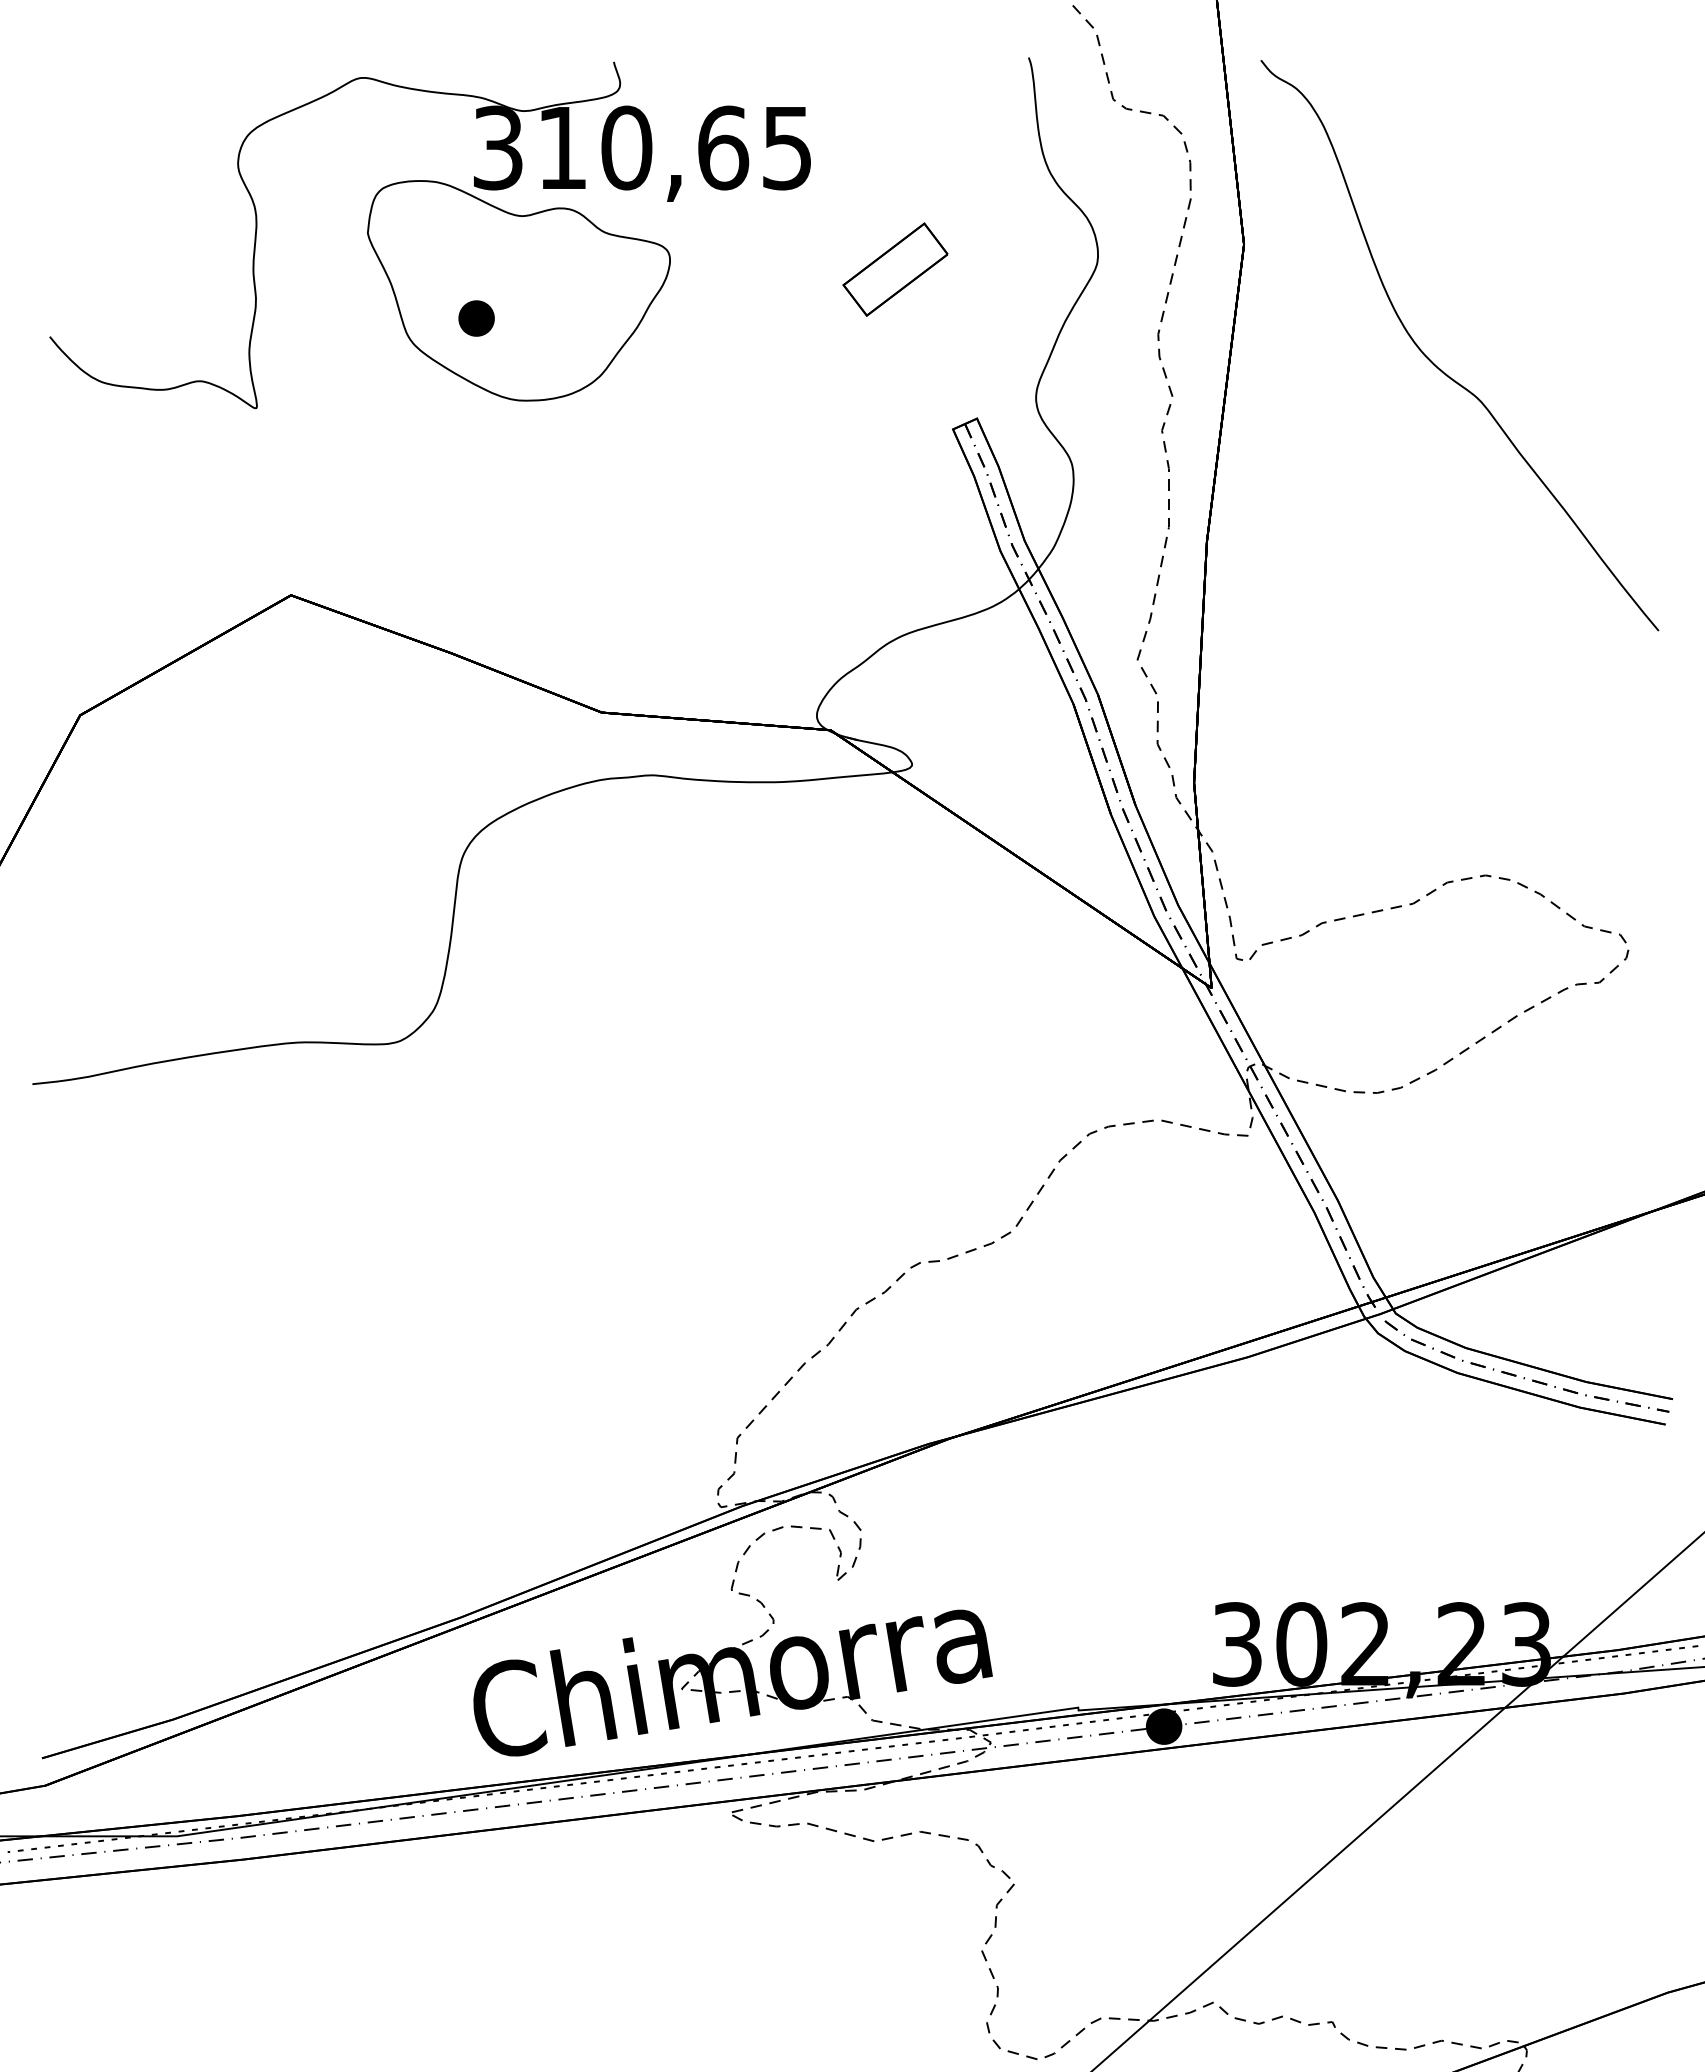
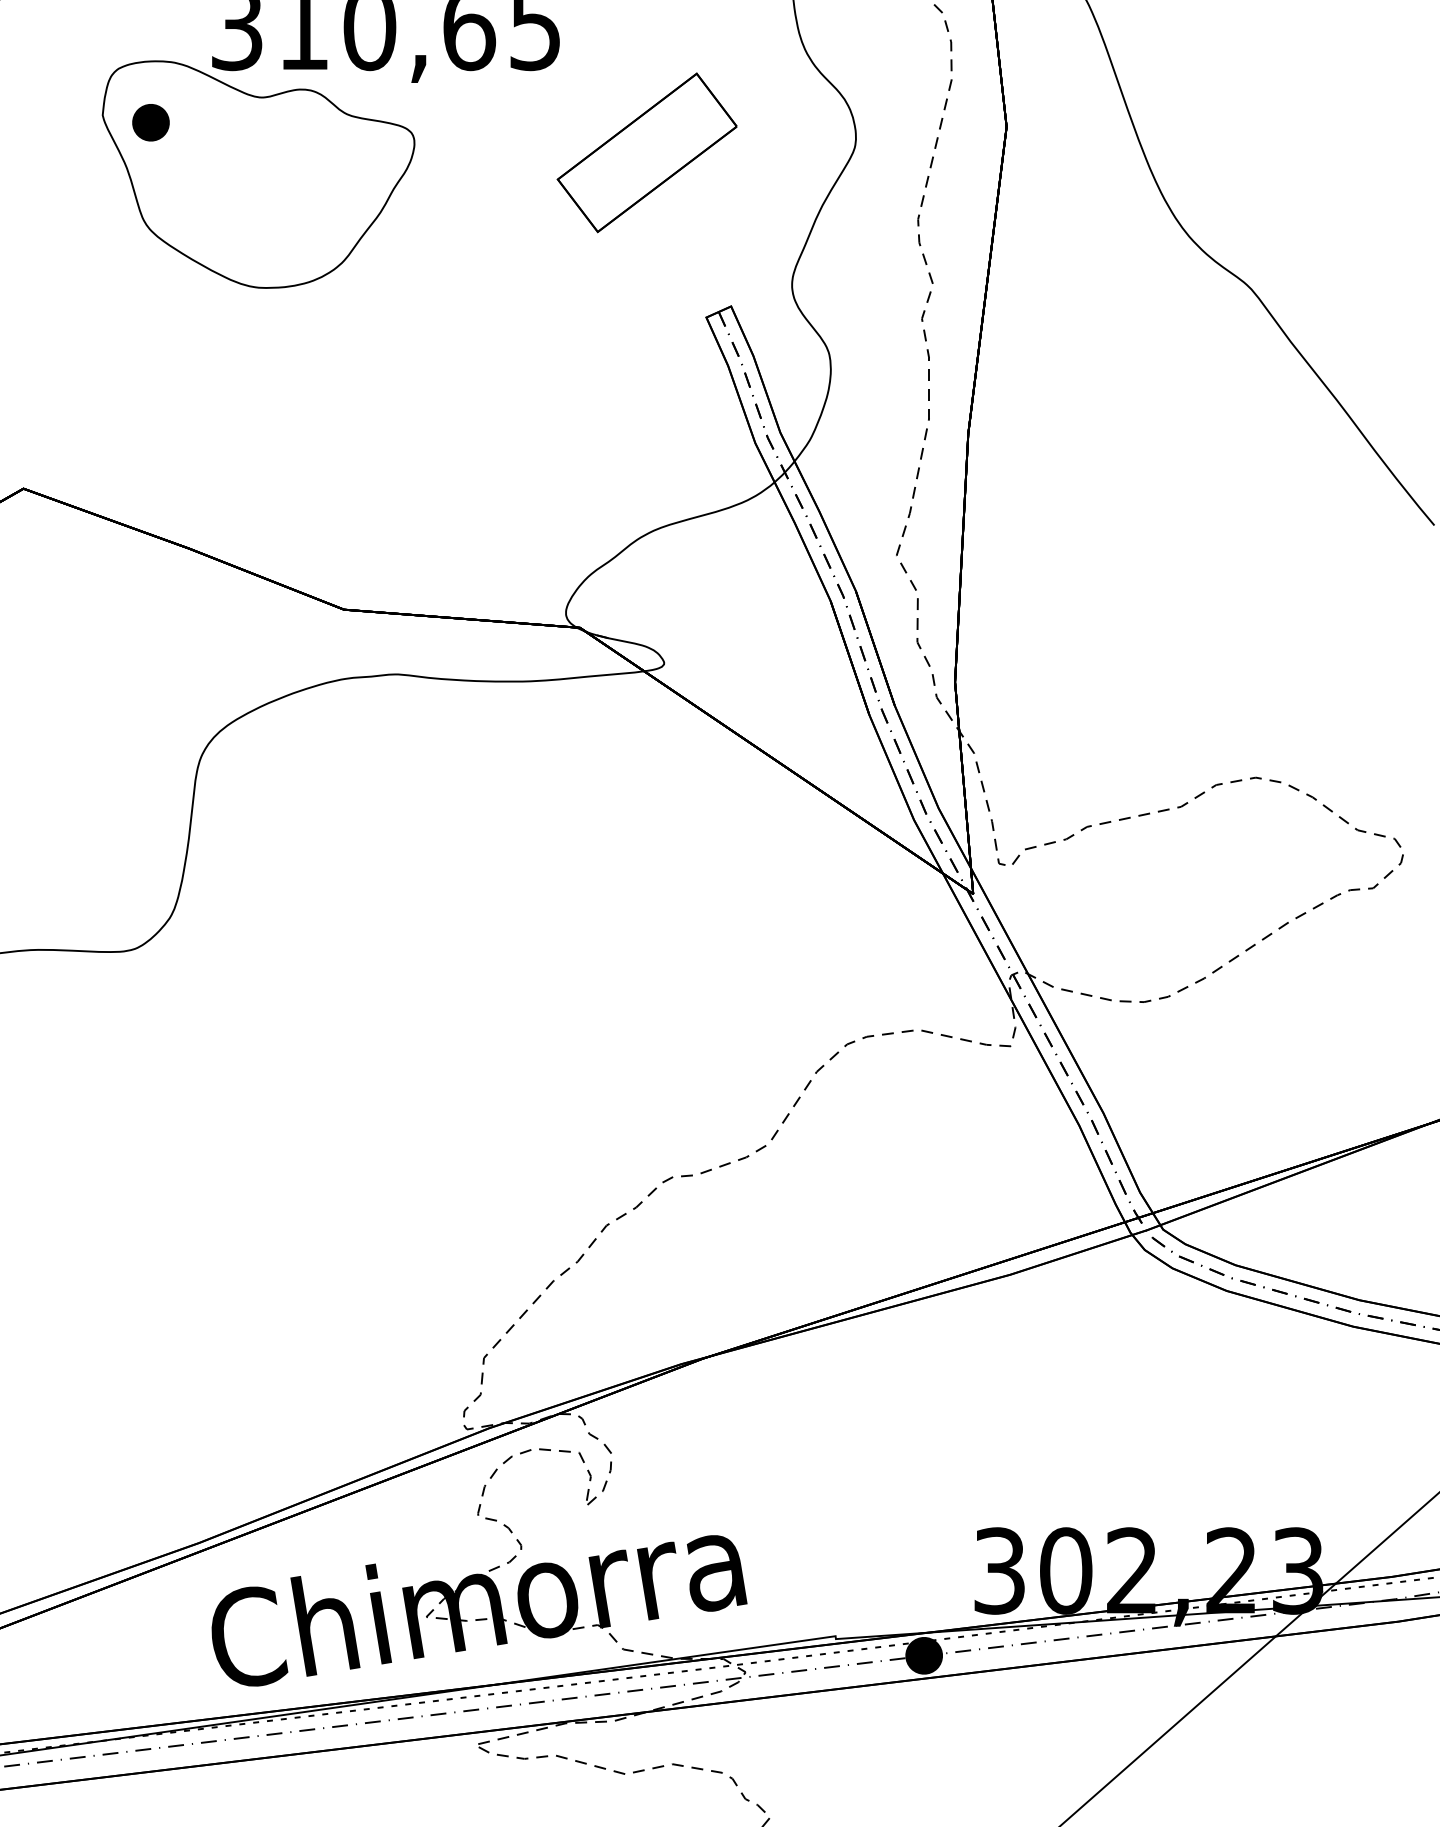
part: (895, 269) -> (647, 152), size x1.67
part: (476, 318) -> (150, 122), moved

